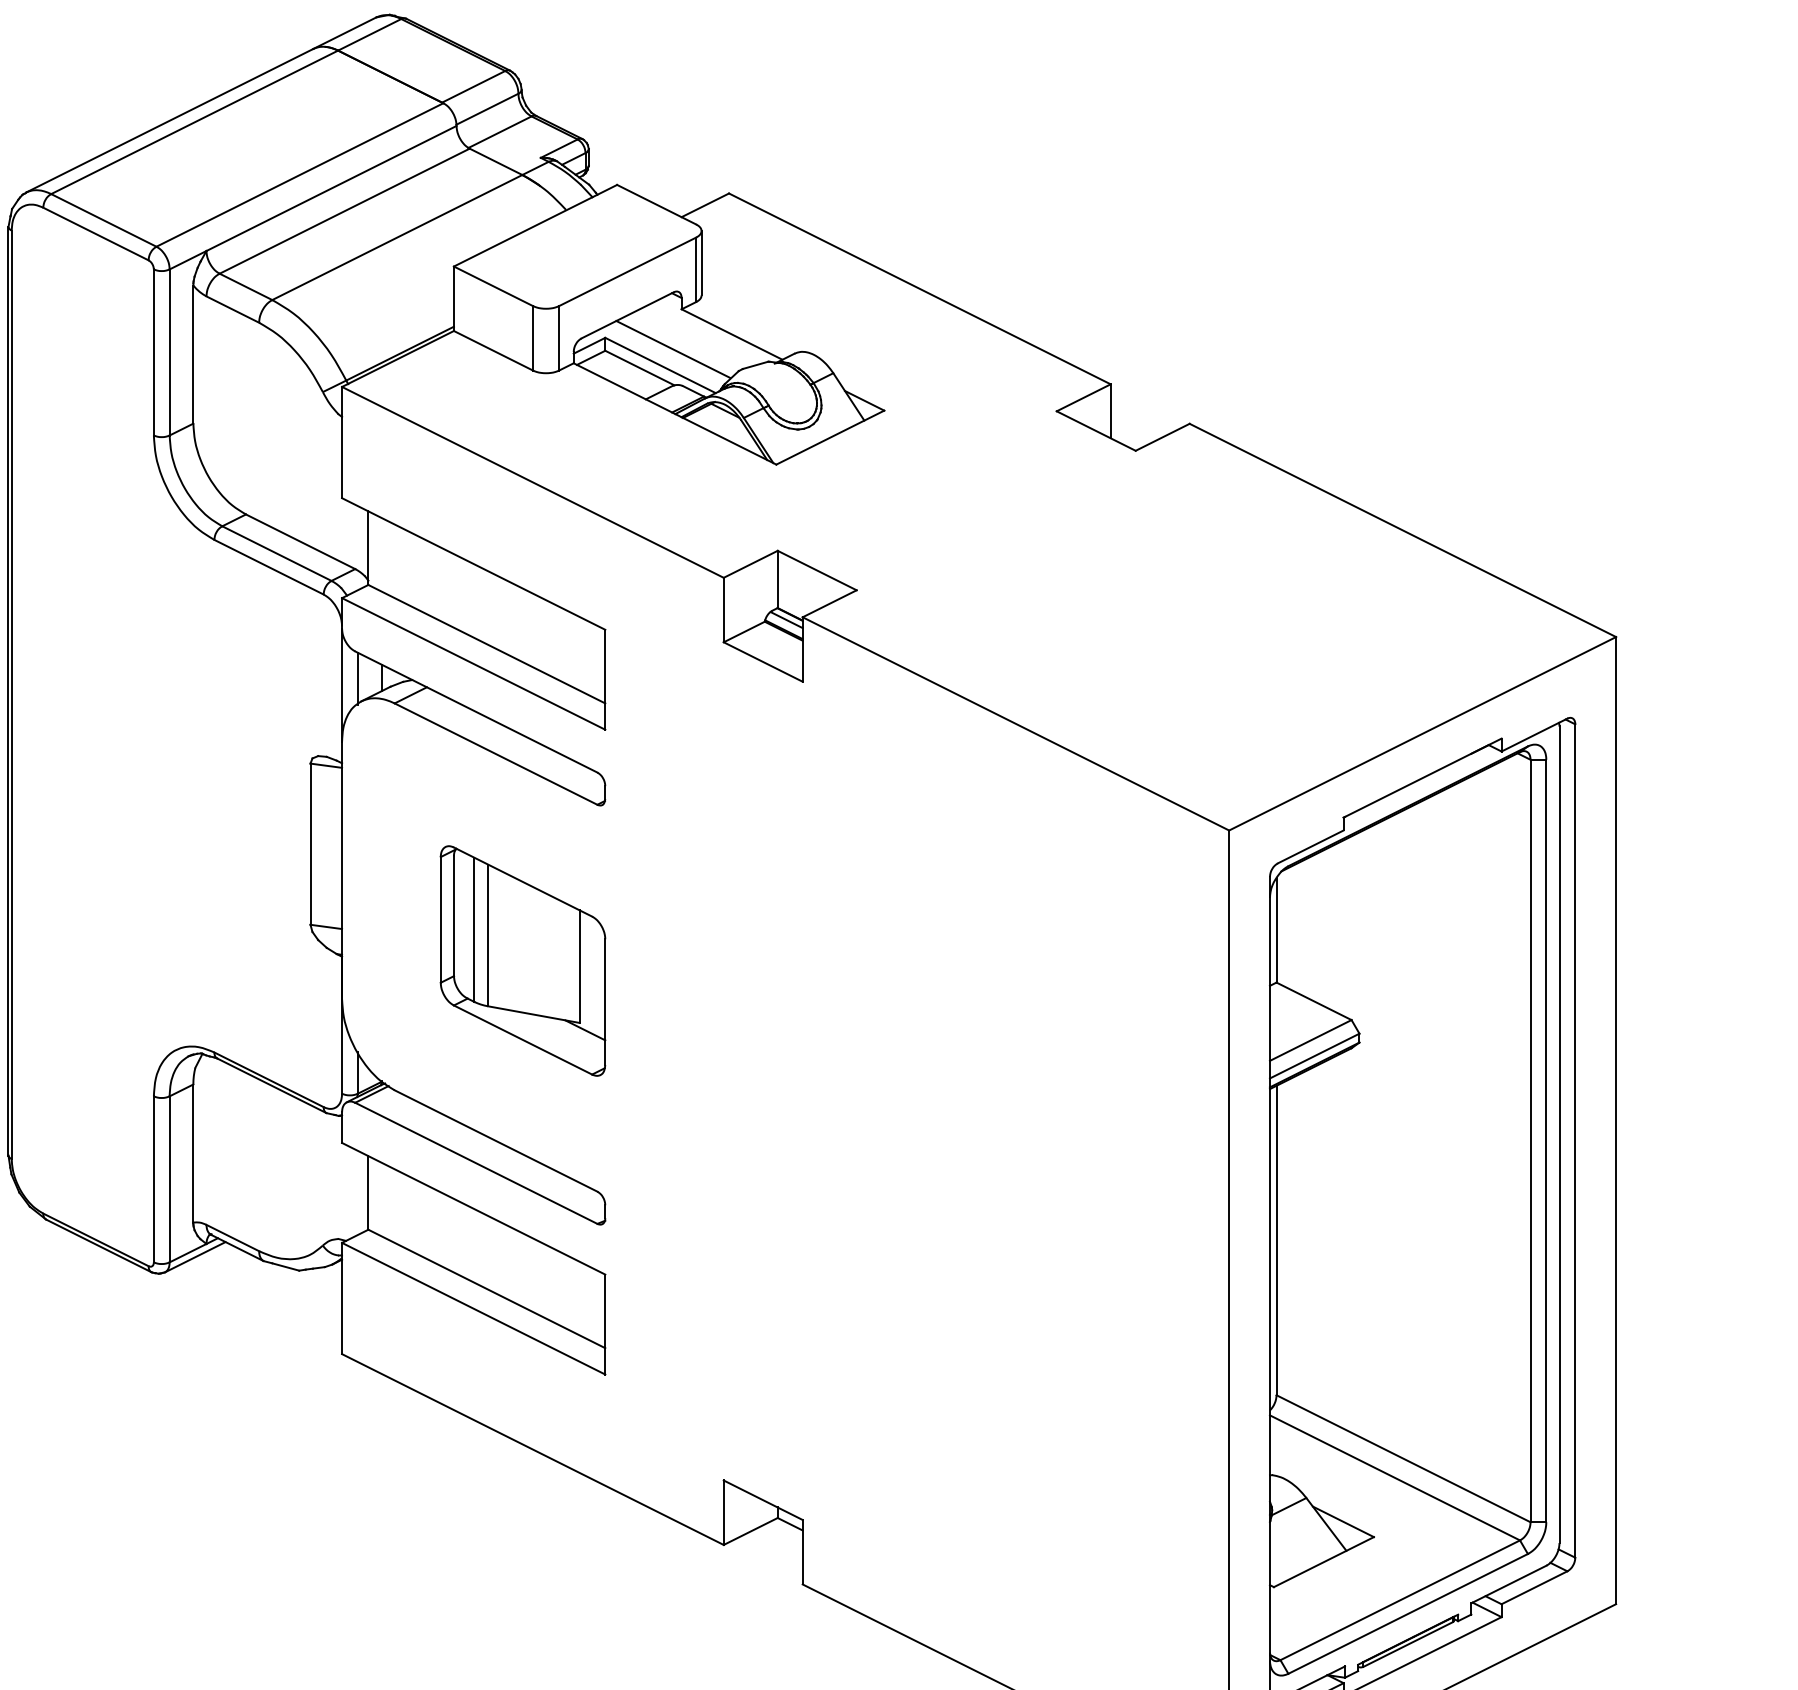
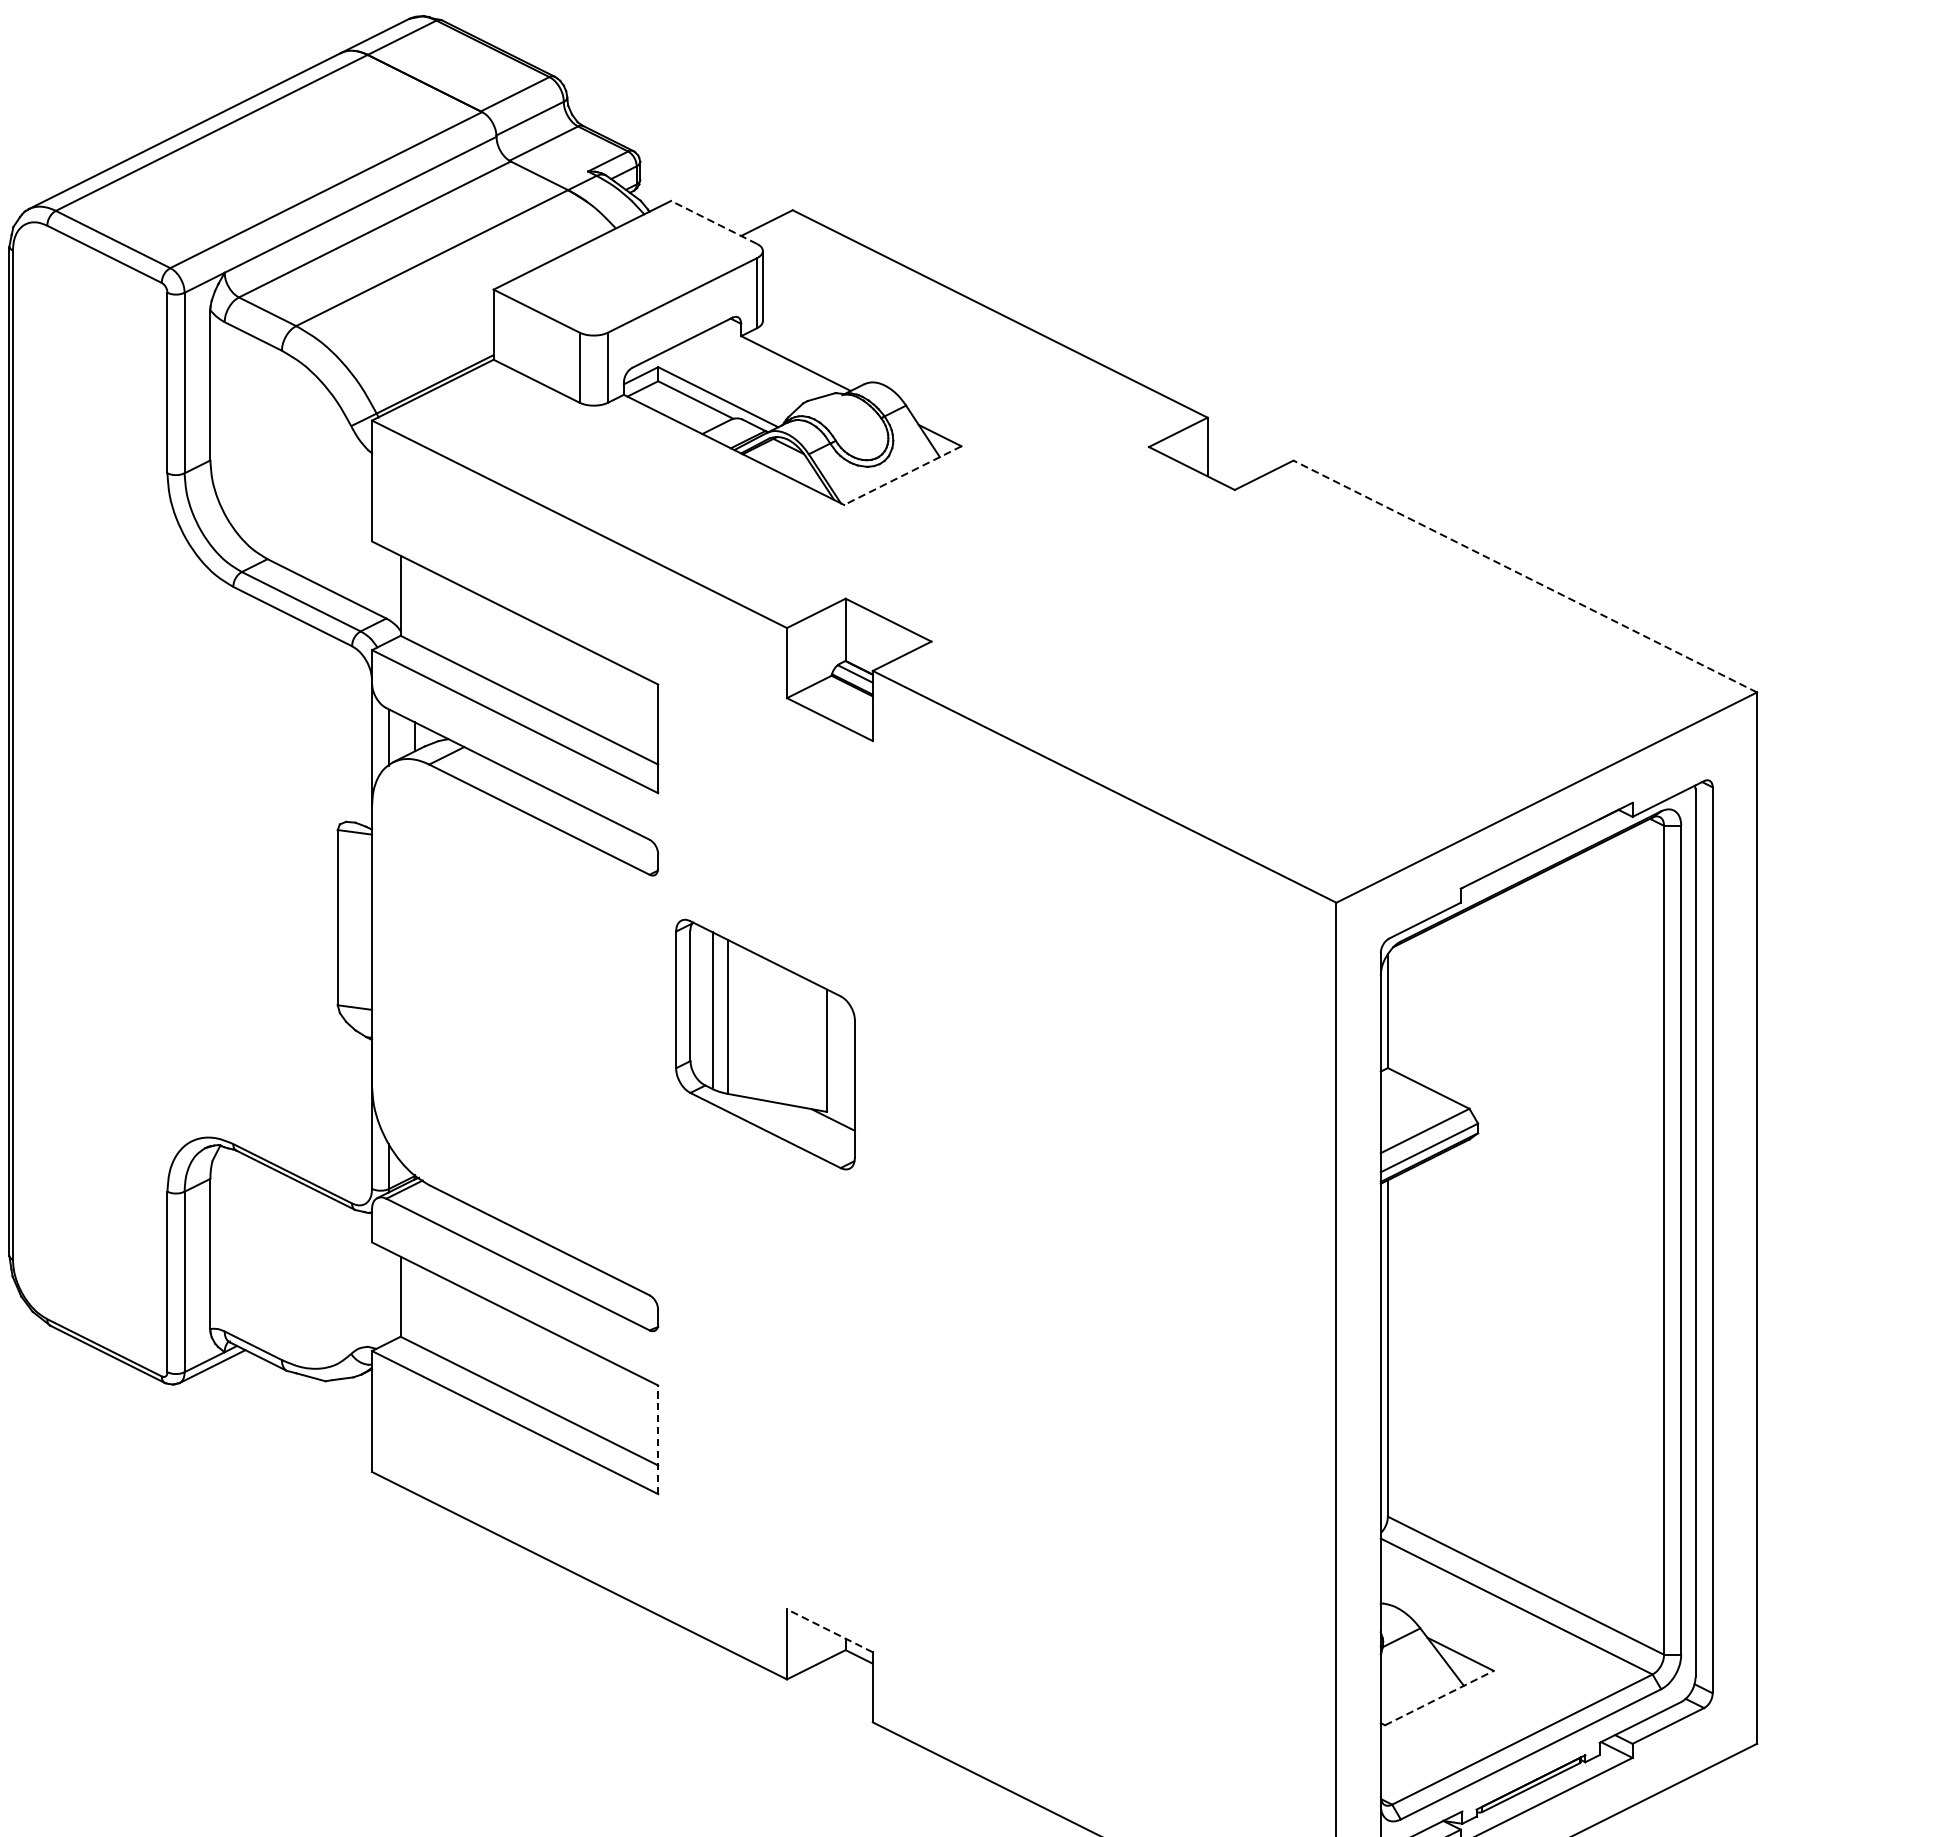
line: (656, 204) -> (713, 222), solid -> dashed
line: (672, 349) -> (731, 379), removed
line: (829, 437) -> (901, 475), solid -> dashed
line: (1402, 530) -> (1524, 576), solid -> dashed
part: (522, 960) -> (764, 1044), moved
line: (605, 1324) -> (658, 1439), solid -> dashed
line: (762, 1500) -> (829, 1631), solid -> dashed
line: (1323, 1562) -> (1438, 1698), solid -> dashed

